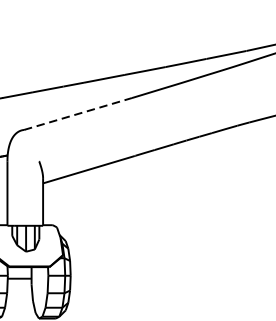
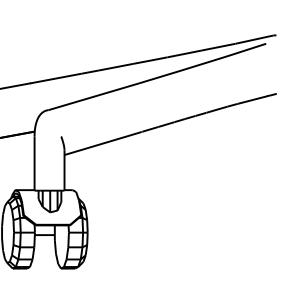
line: (78, 113) -> (94, 96), dashed -> solid

